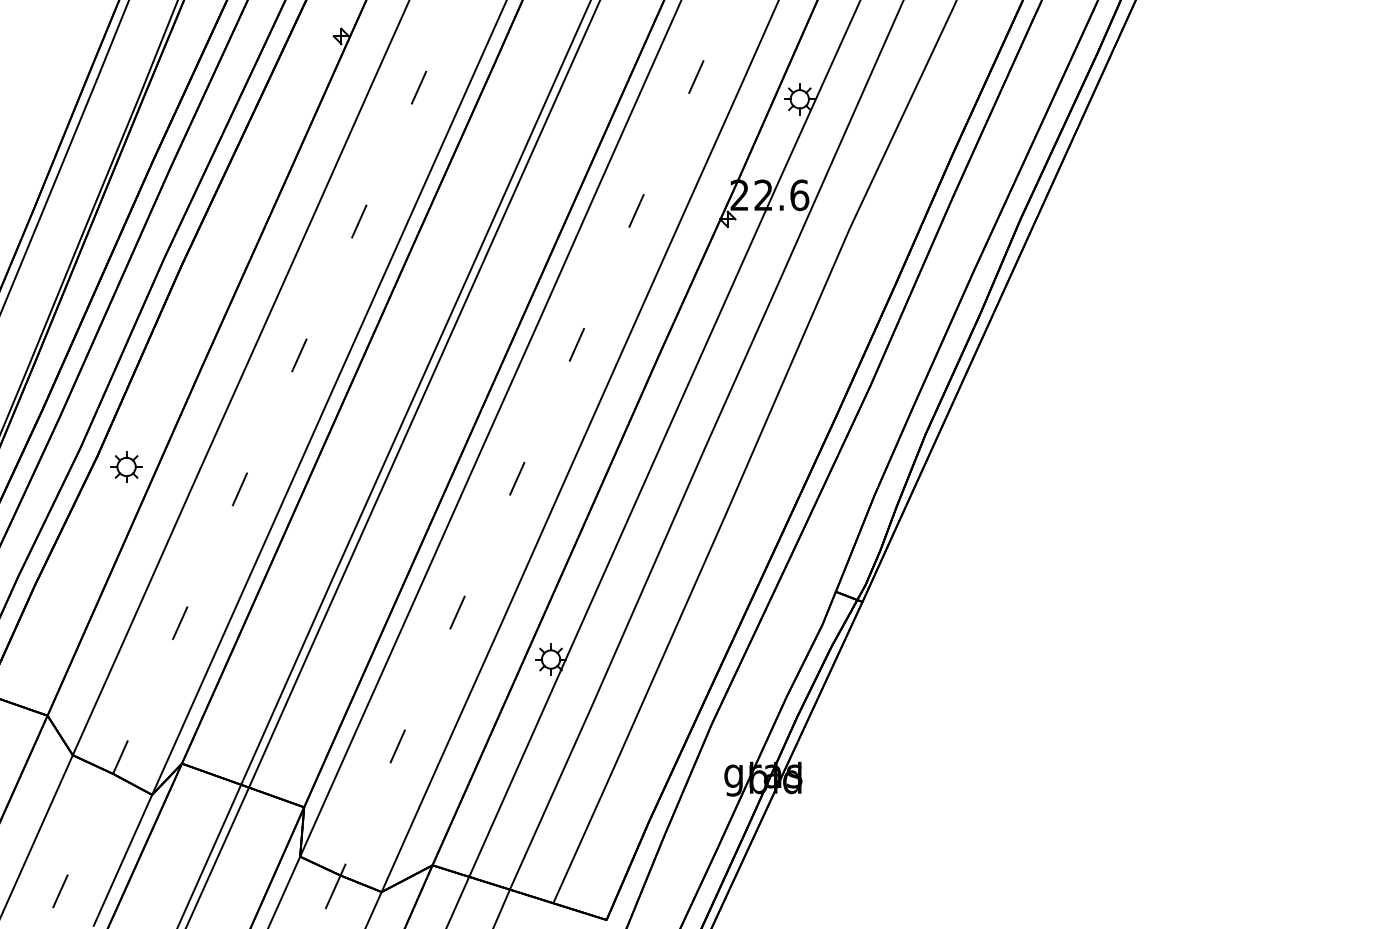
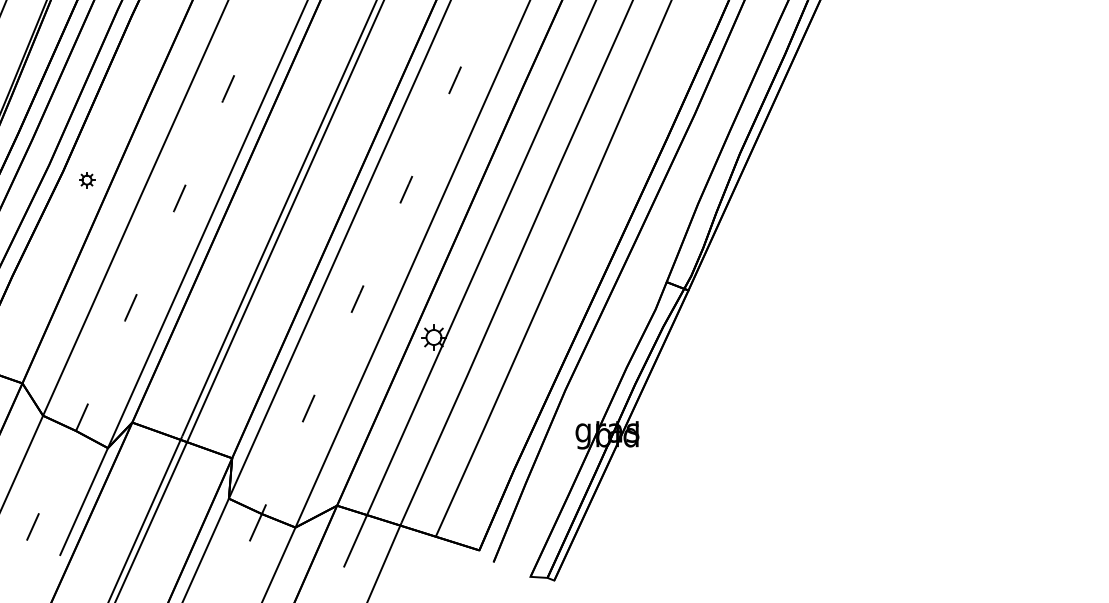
part: (126, 466) -> (86, 179), size x0.6

